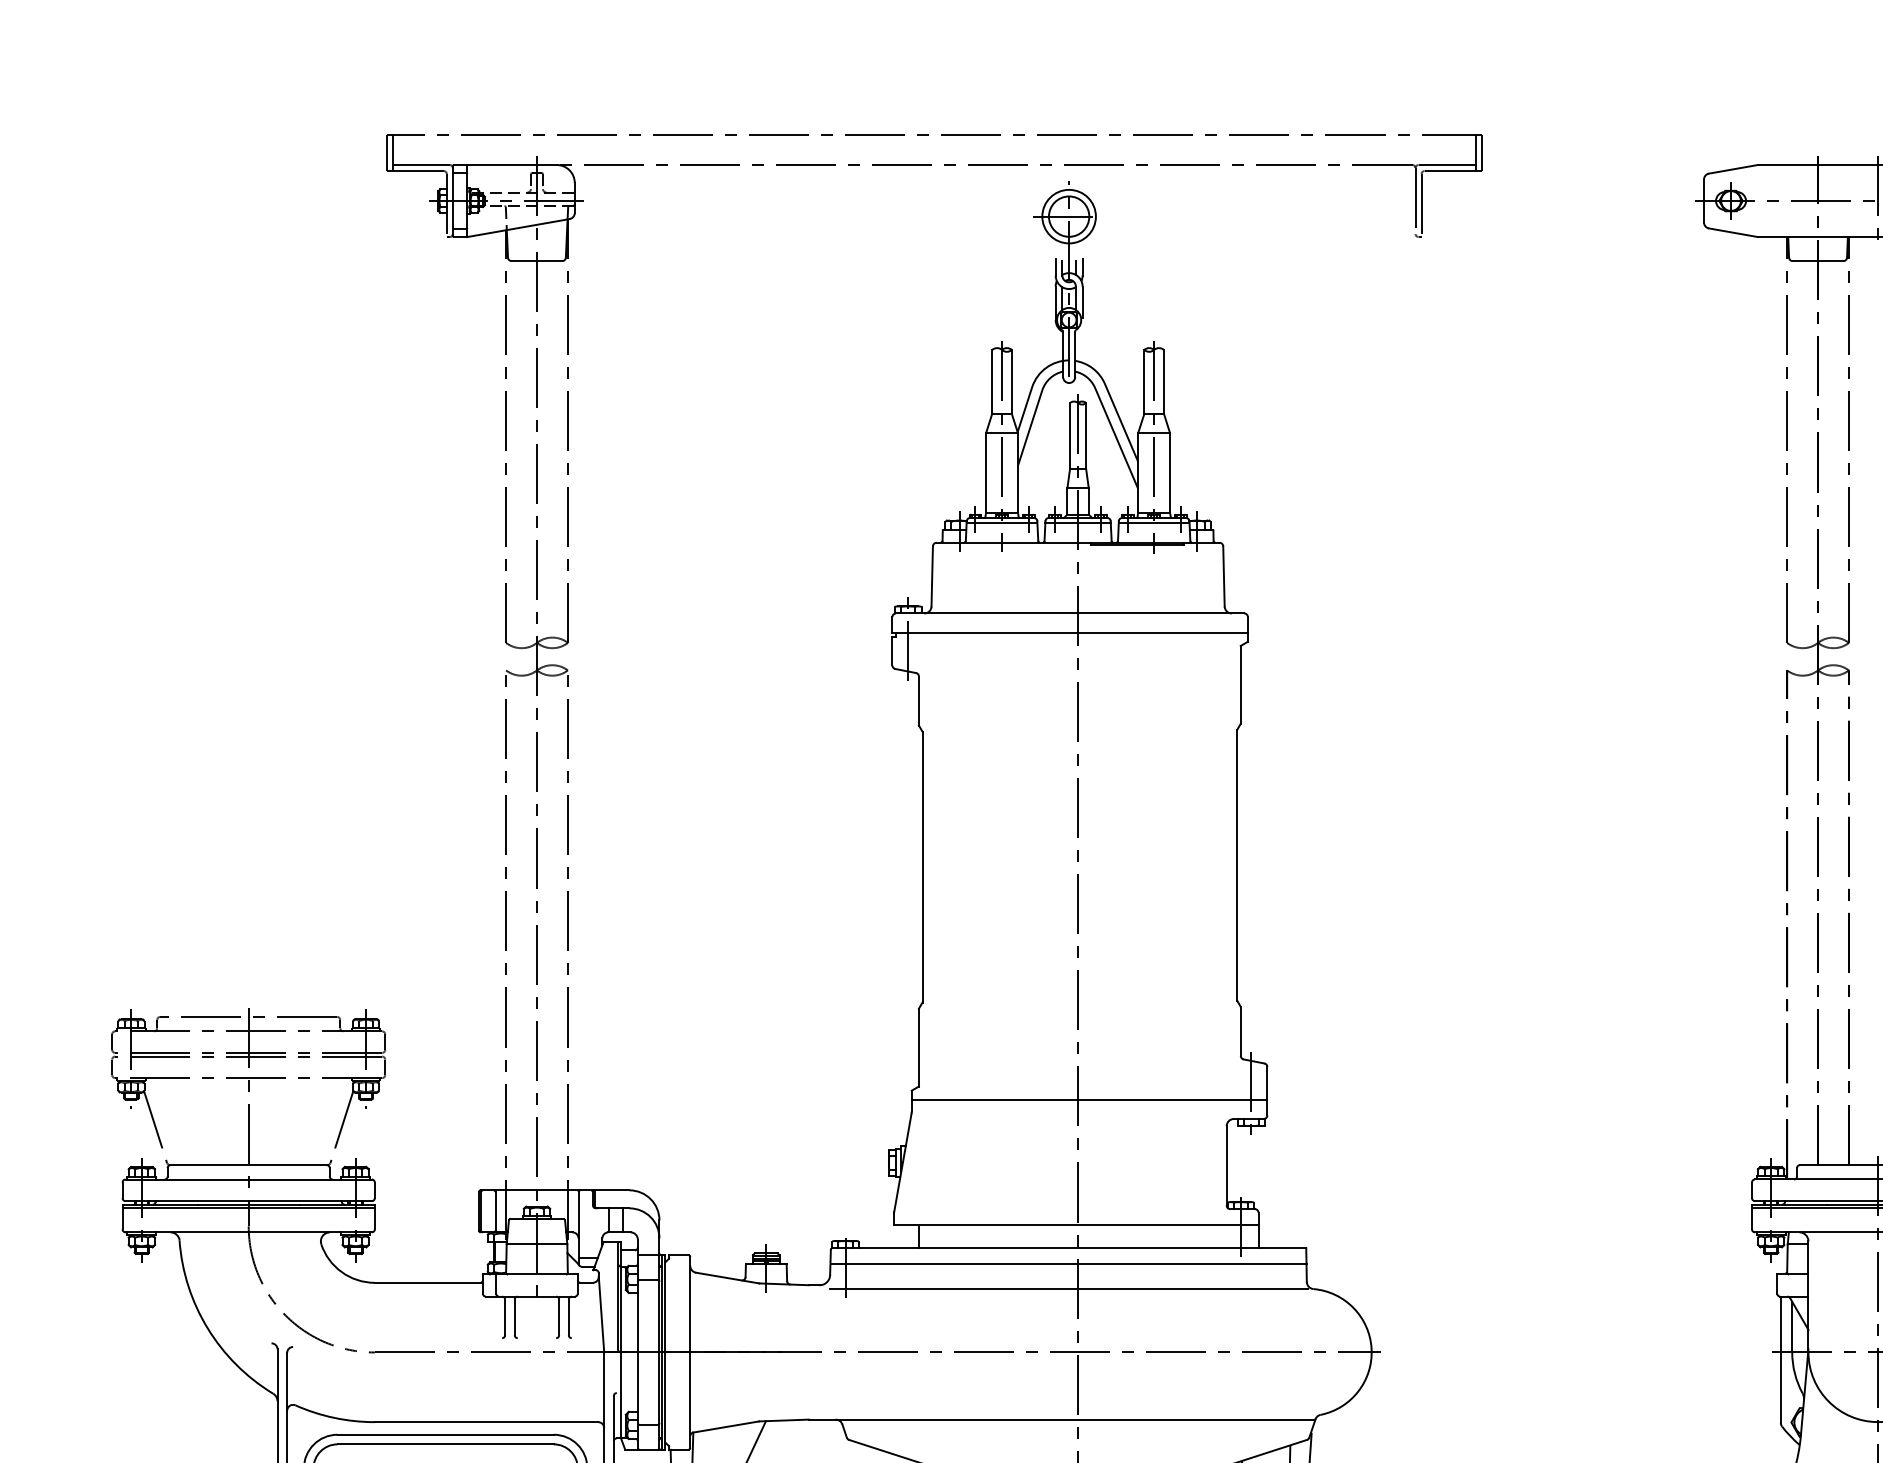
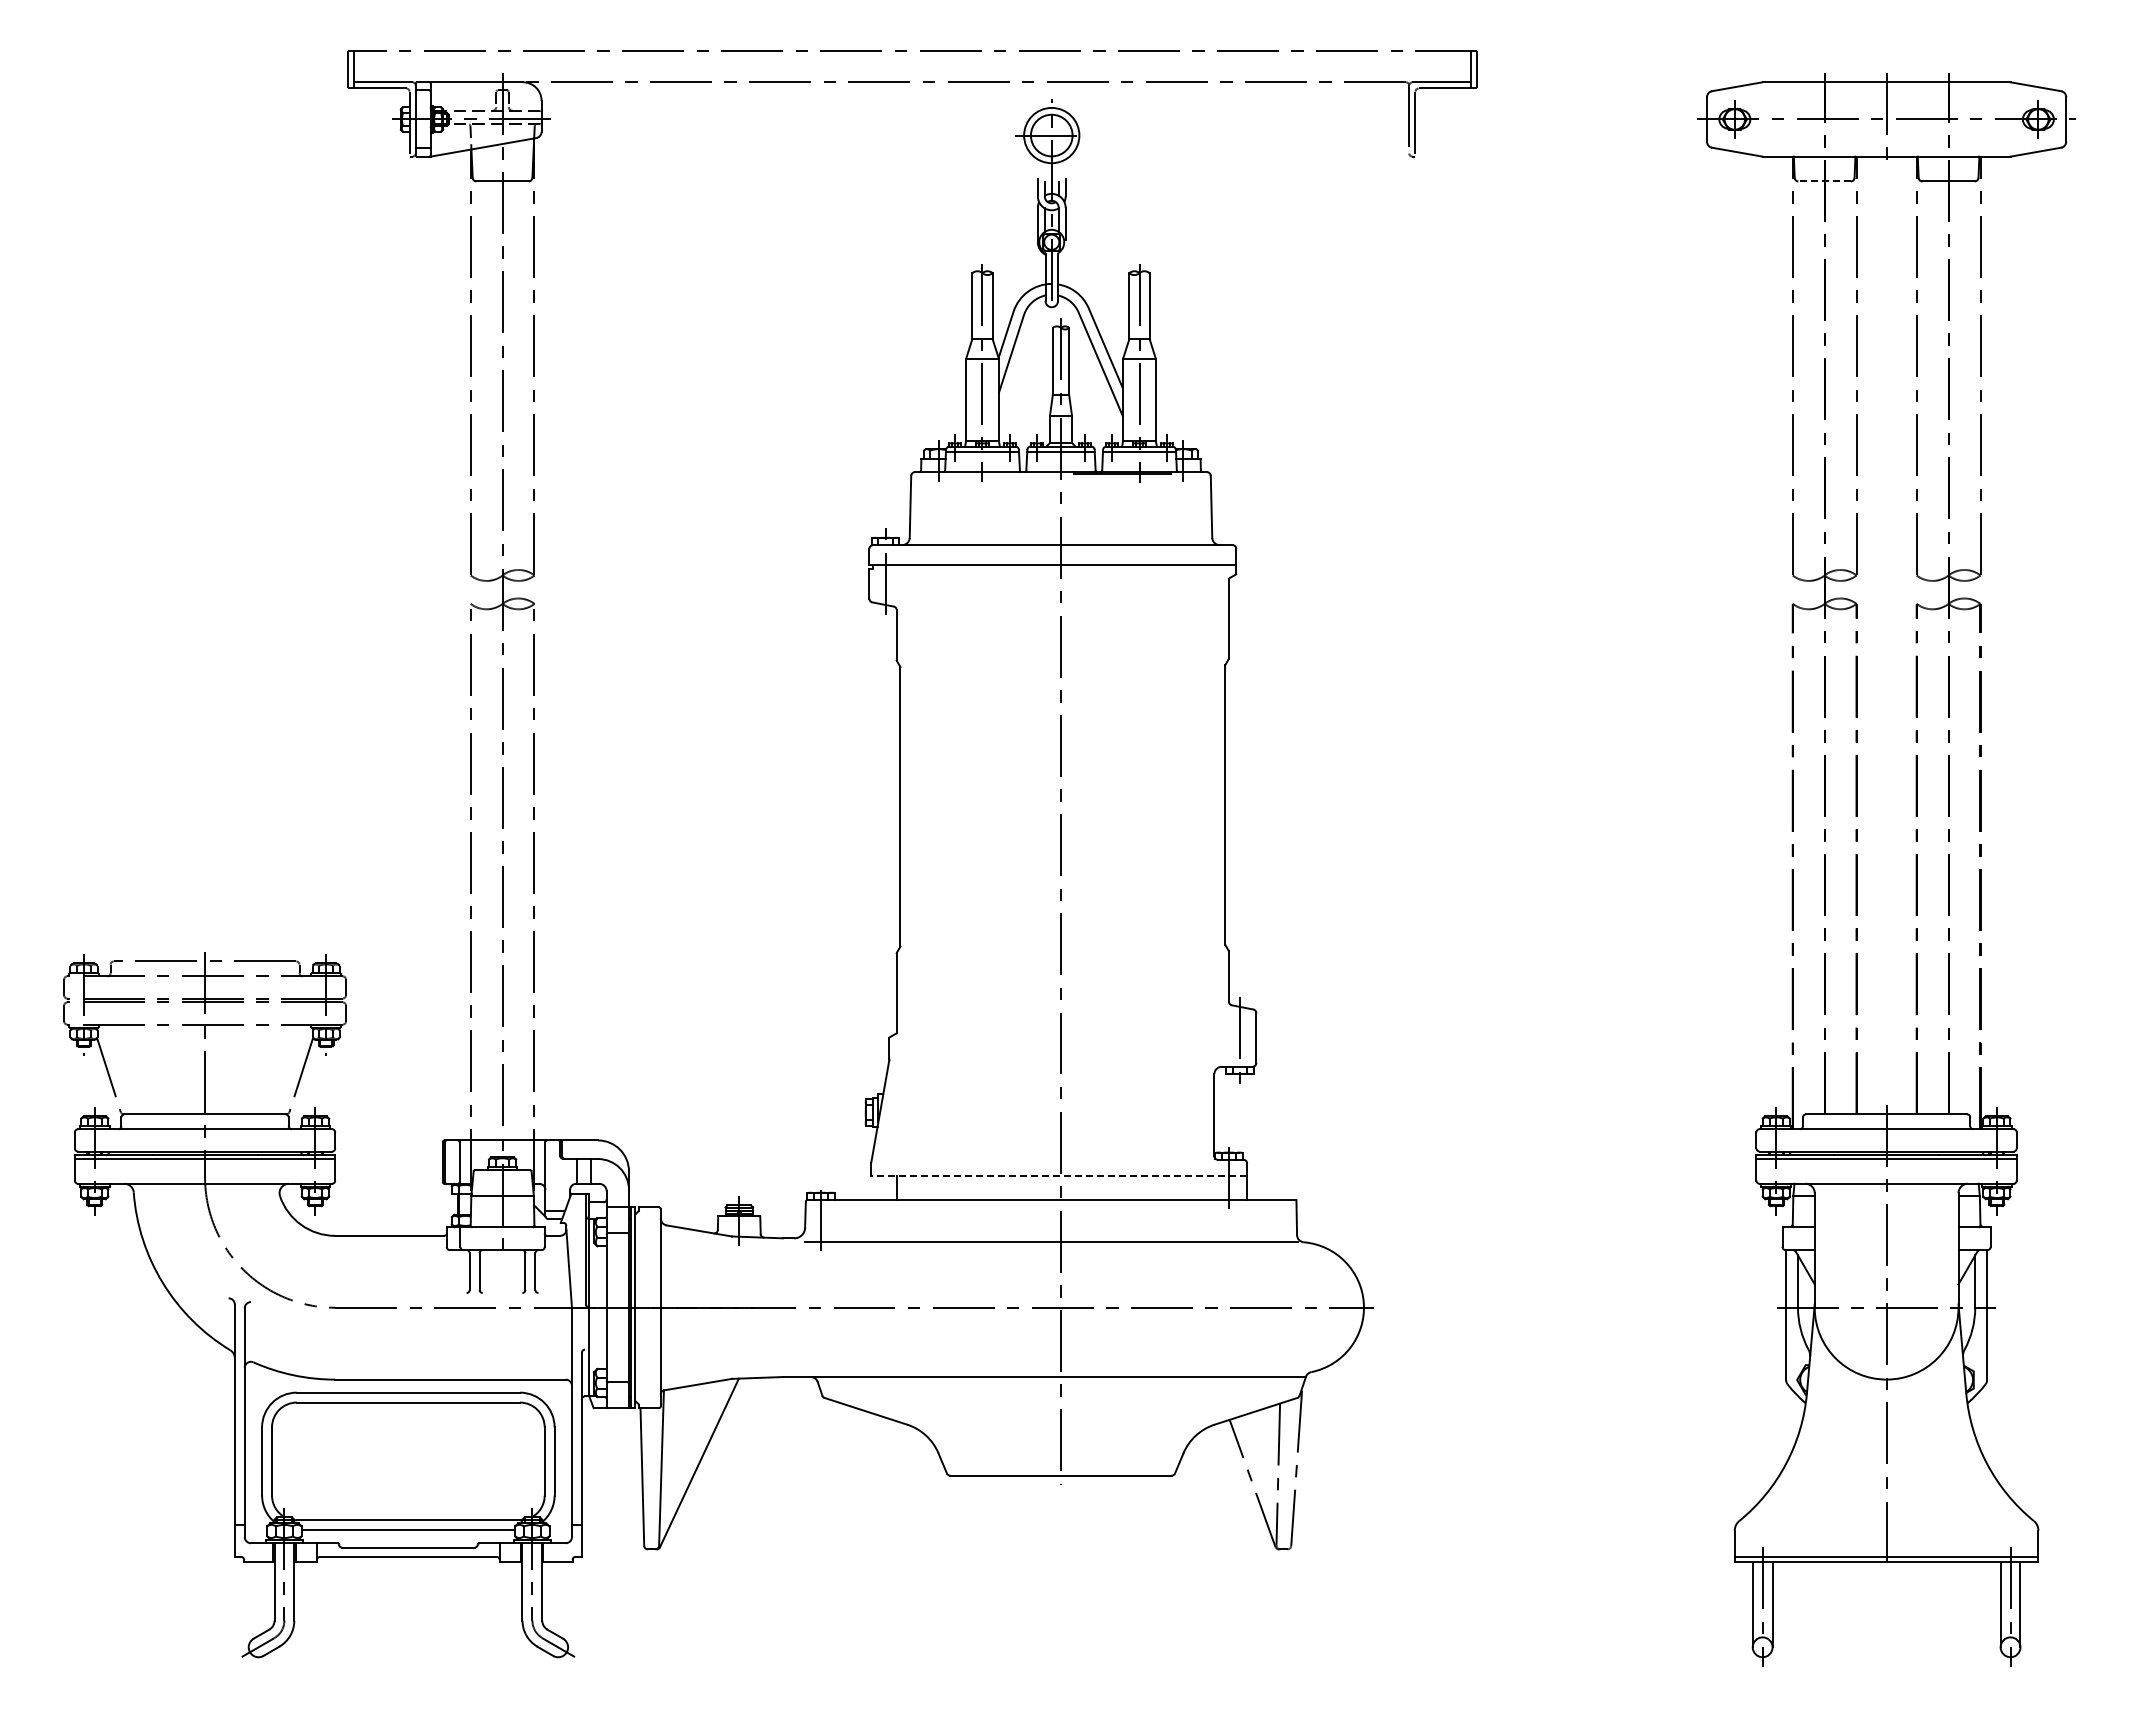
line: (1817, 261) -> (1824, 181), solid -> dashed
line: (1089, 1099) -> (1072, 1046), removed
line: (1075, 1225) -> (1058, 1176), solid -> dashed
line: (1067, 1264) -> (1050, 1216), removed

